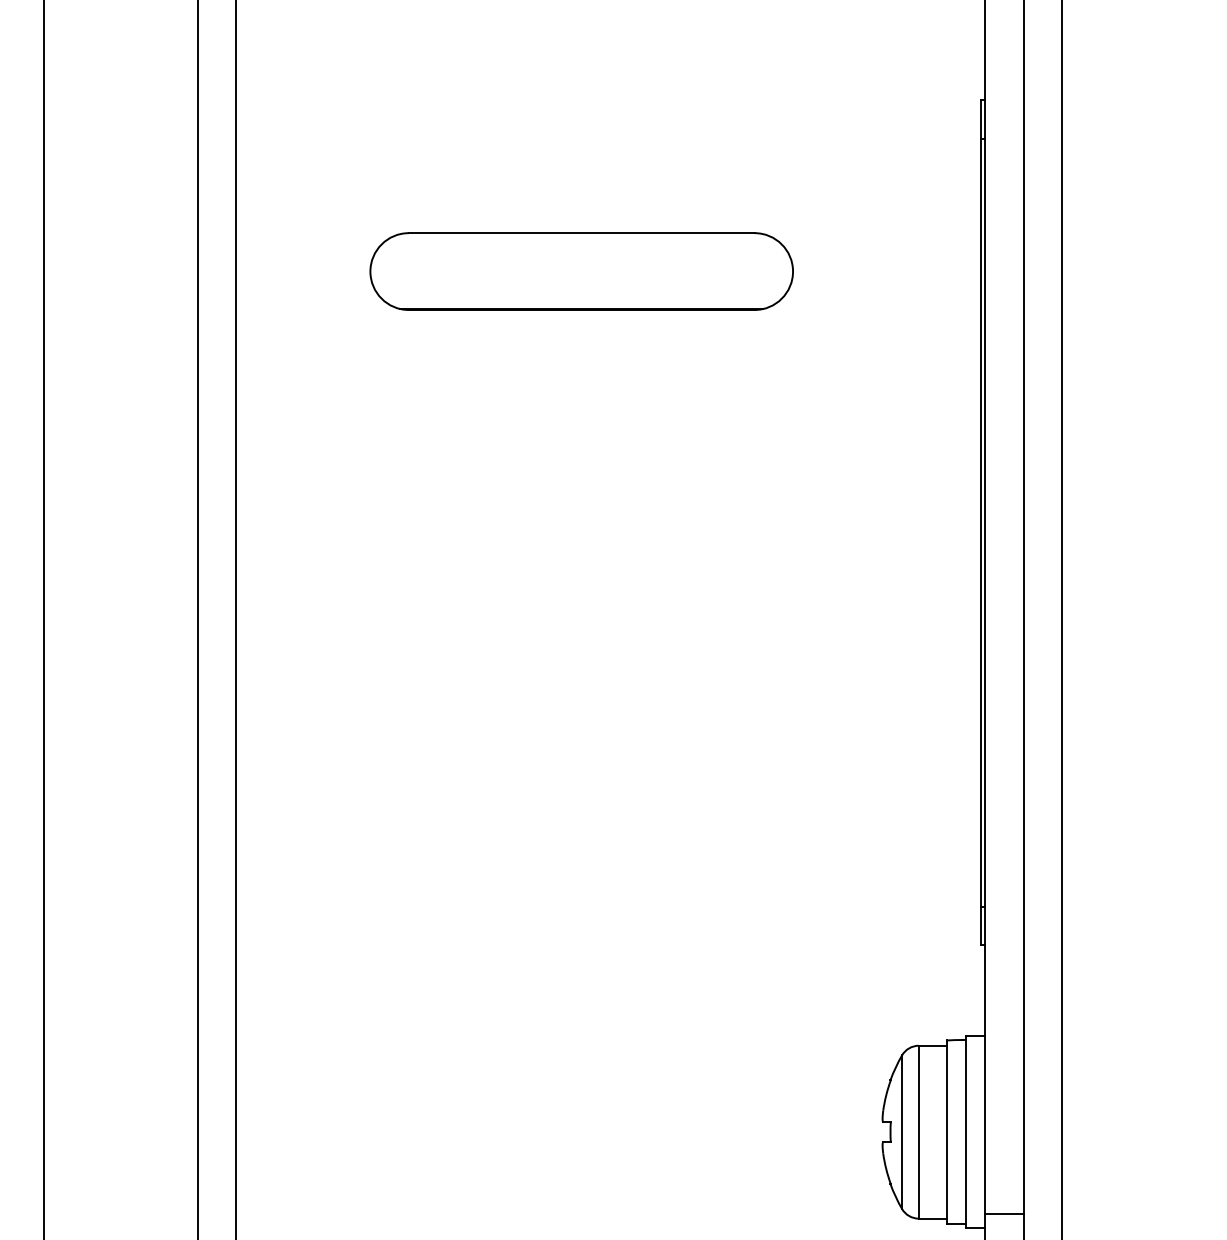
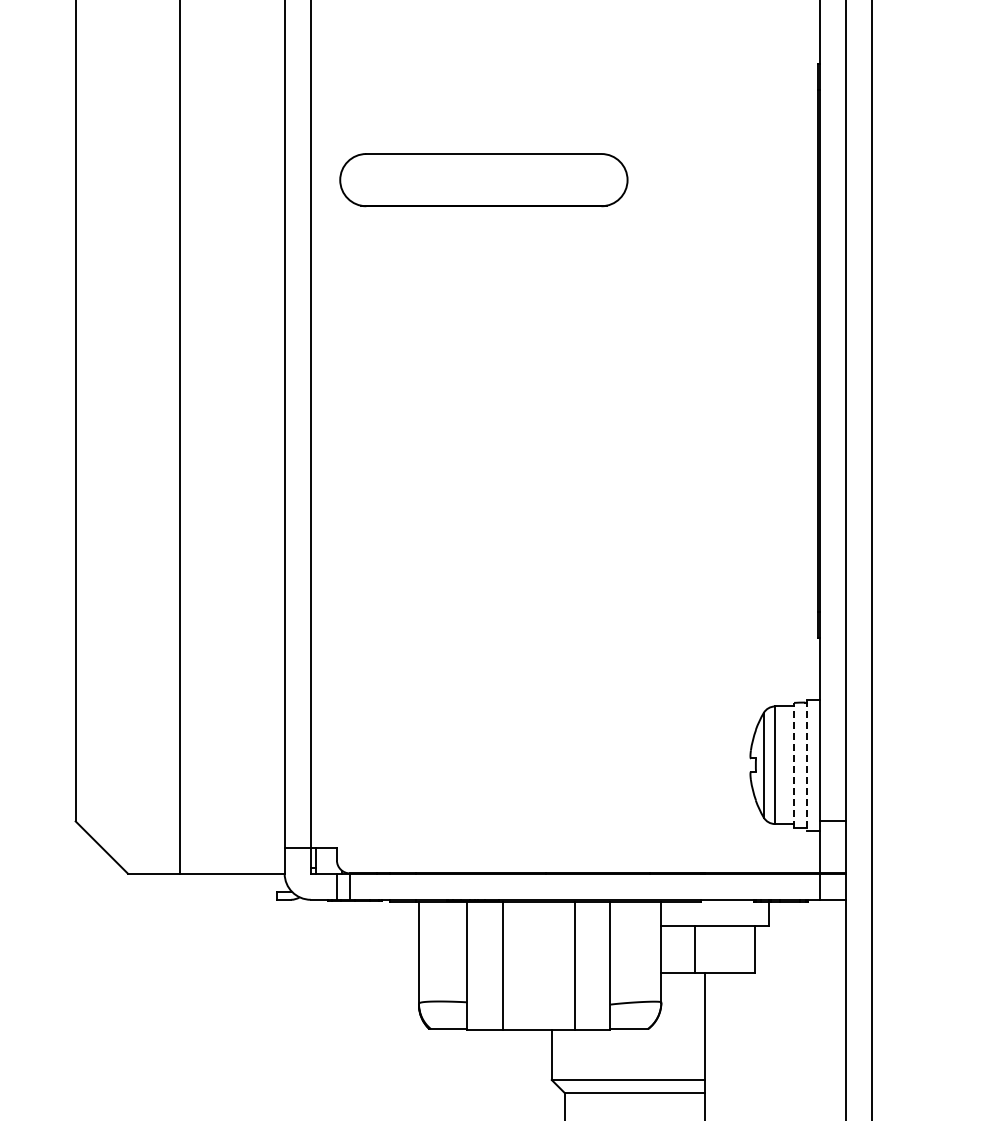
part: (581, 272) -> (483, 180), moved
line: (947, 1132) -> (794, 765), solid -> dashed
line: (966, 1132) -> (807, 765), solid -> dashed

